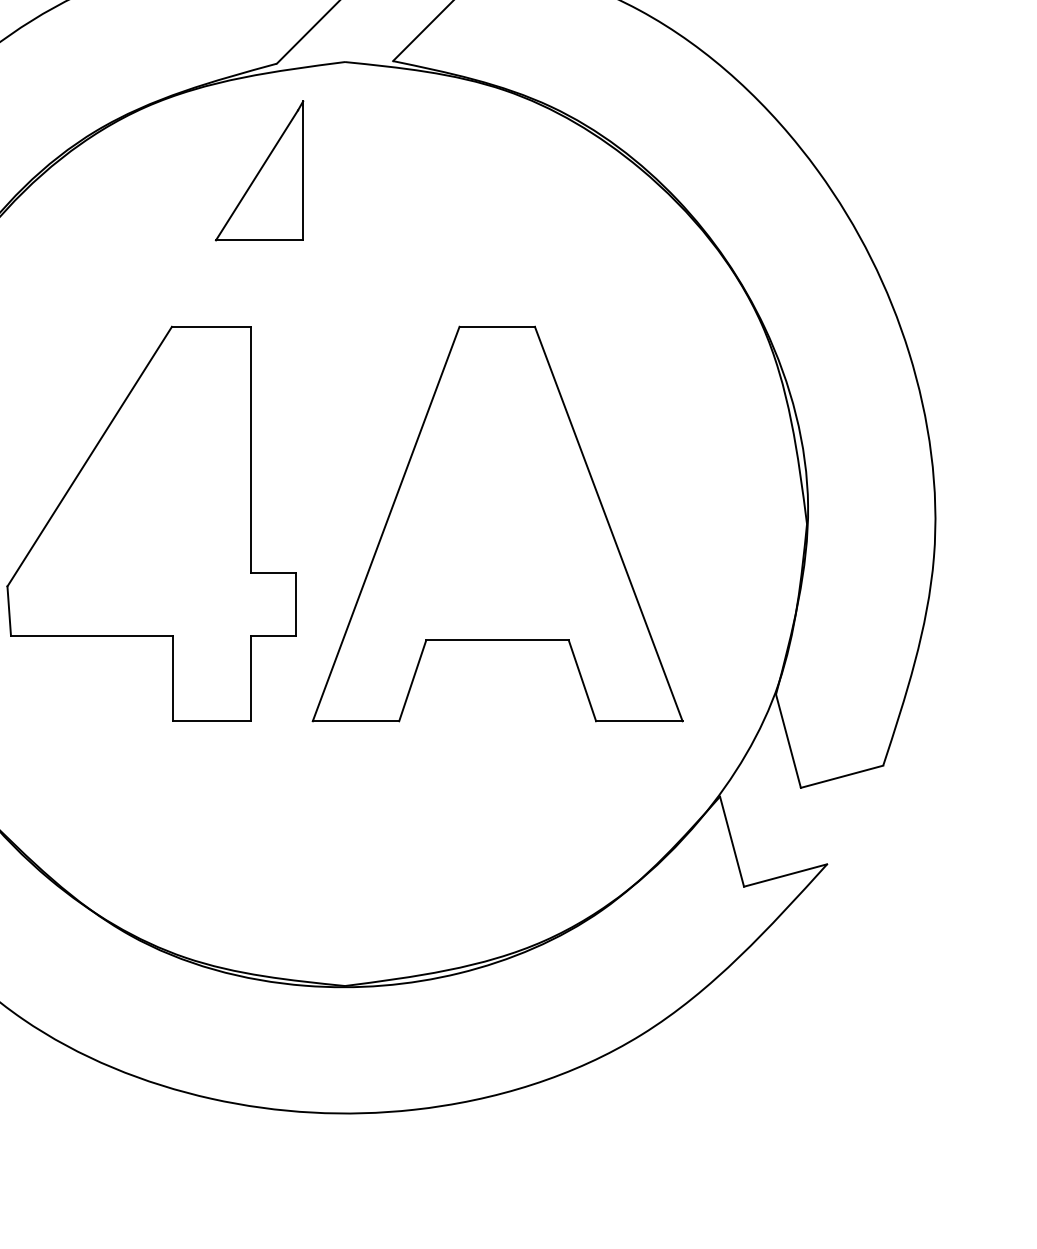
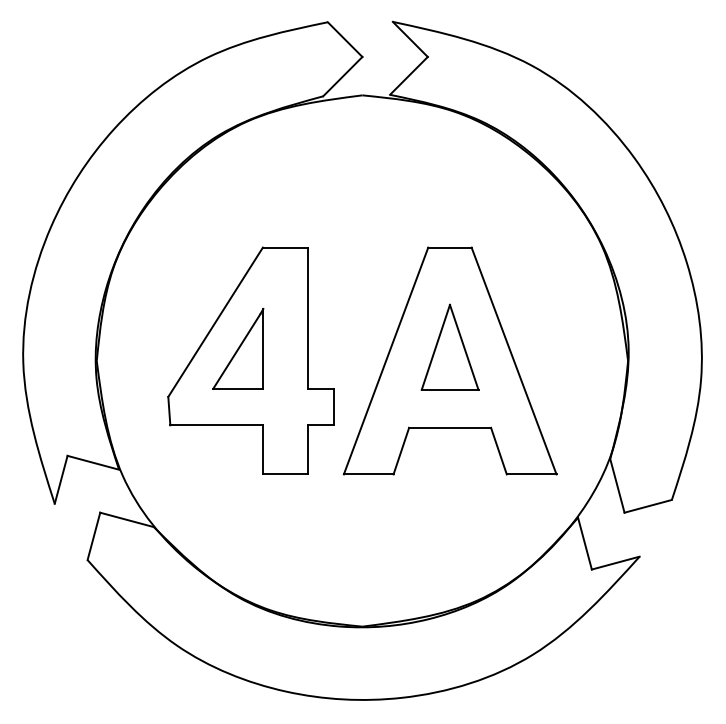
part: (259, 170) -> (238, 348), moved
part: (496, 498) -> (449, 346), added

